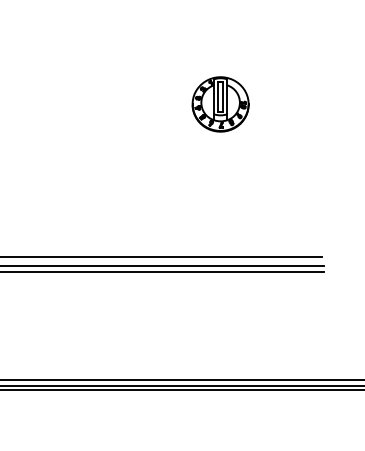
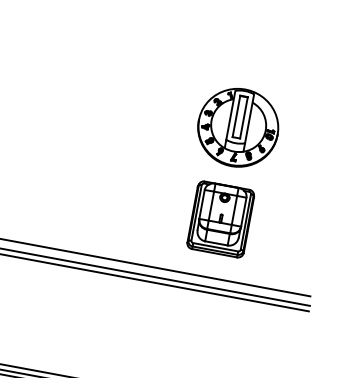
part: (220, 104) -> (238, 127), size x1.43
part: (219, 197) -> (220, 219), added

